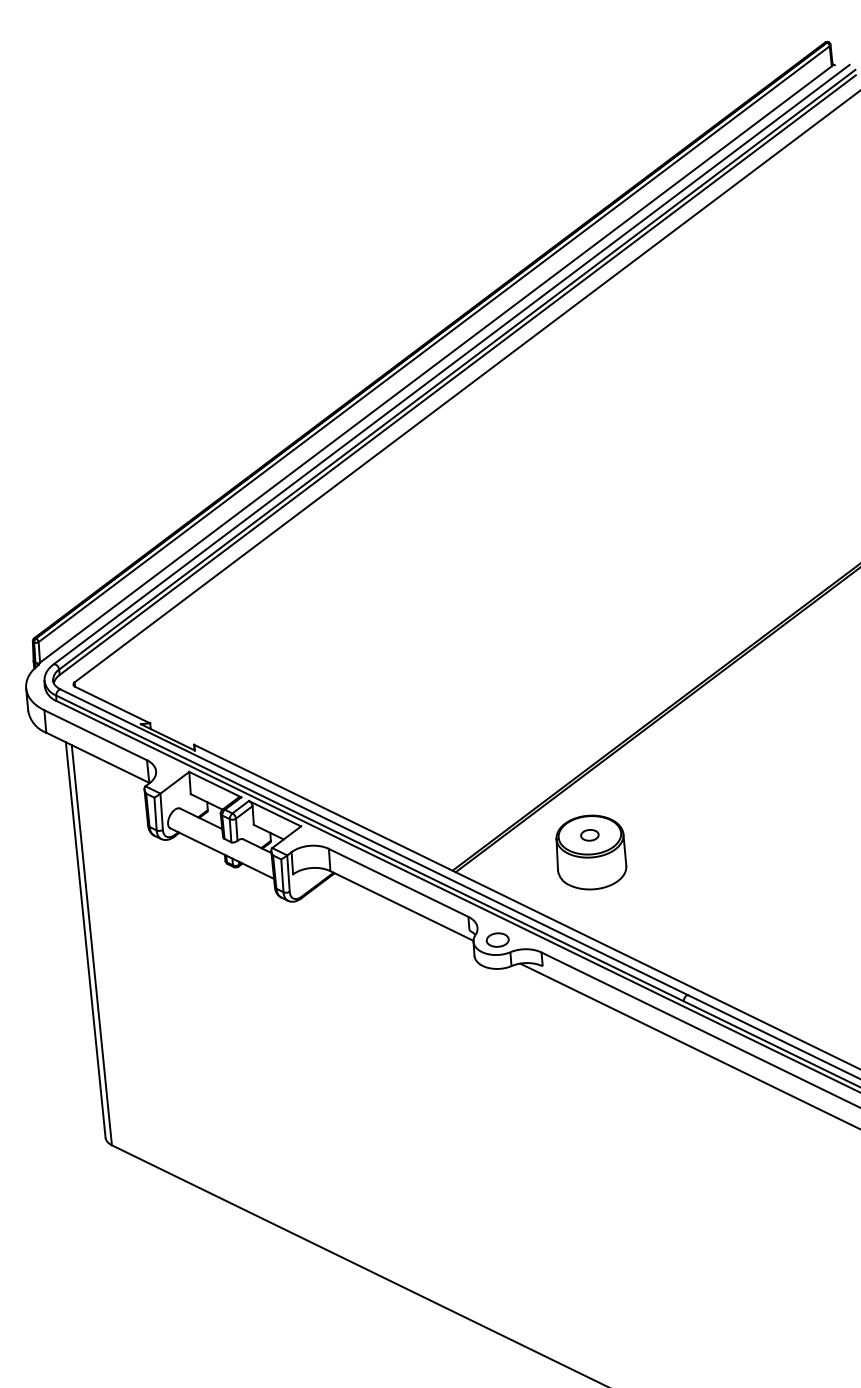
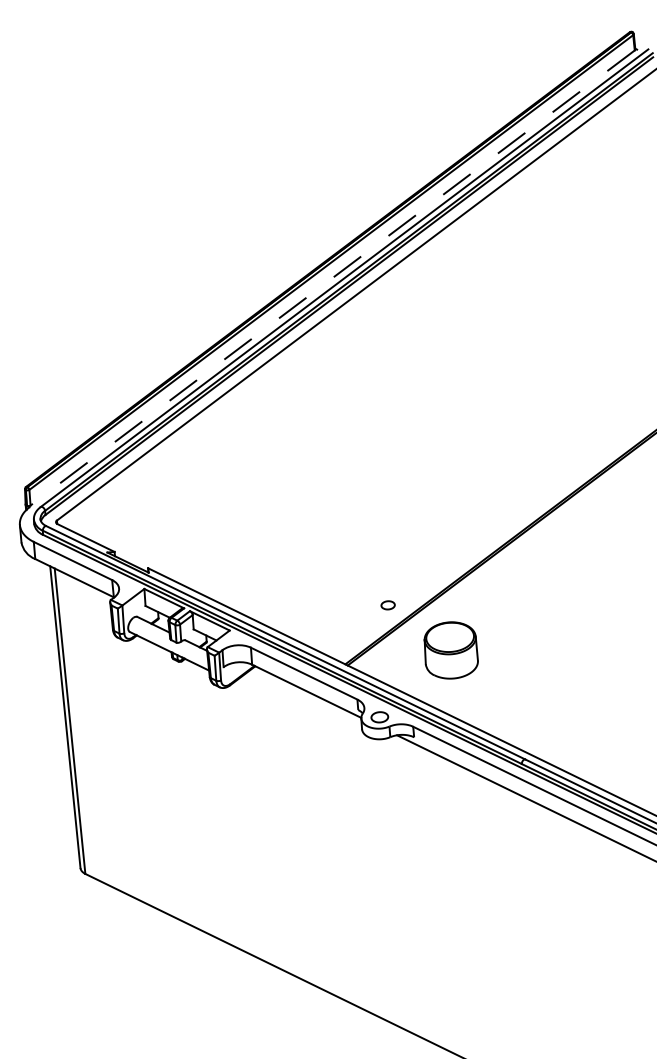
line: (435, 365) -> (332, 278), solid -> dashed
part: (589, 835) -> (387, 605), moved

